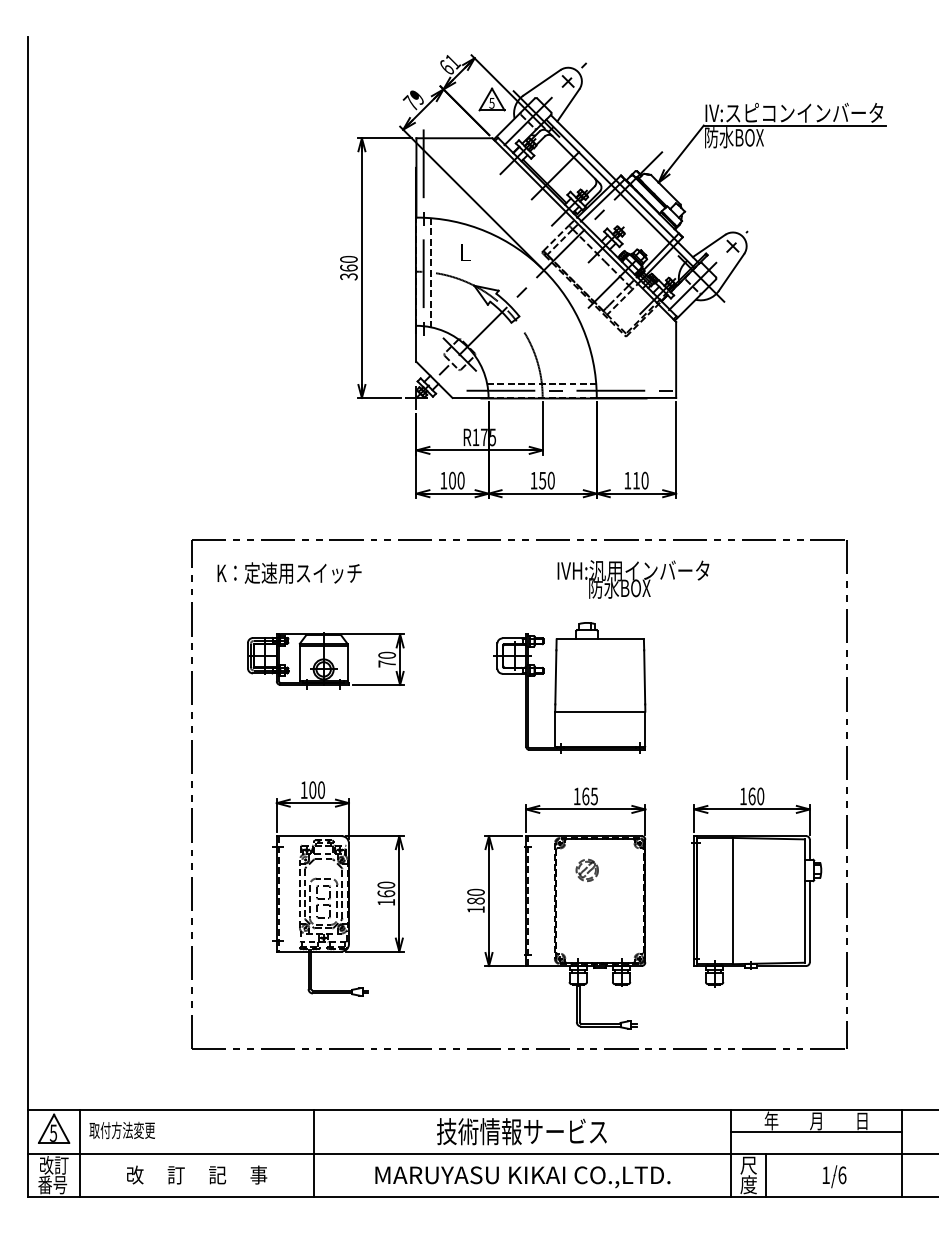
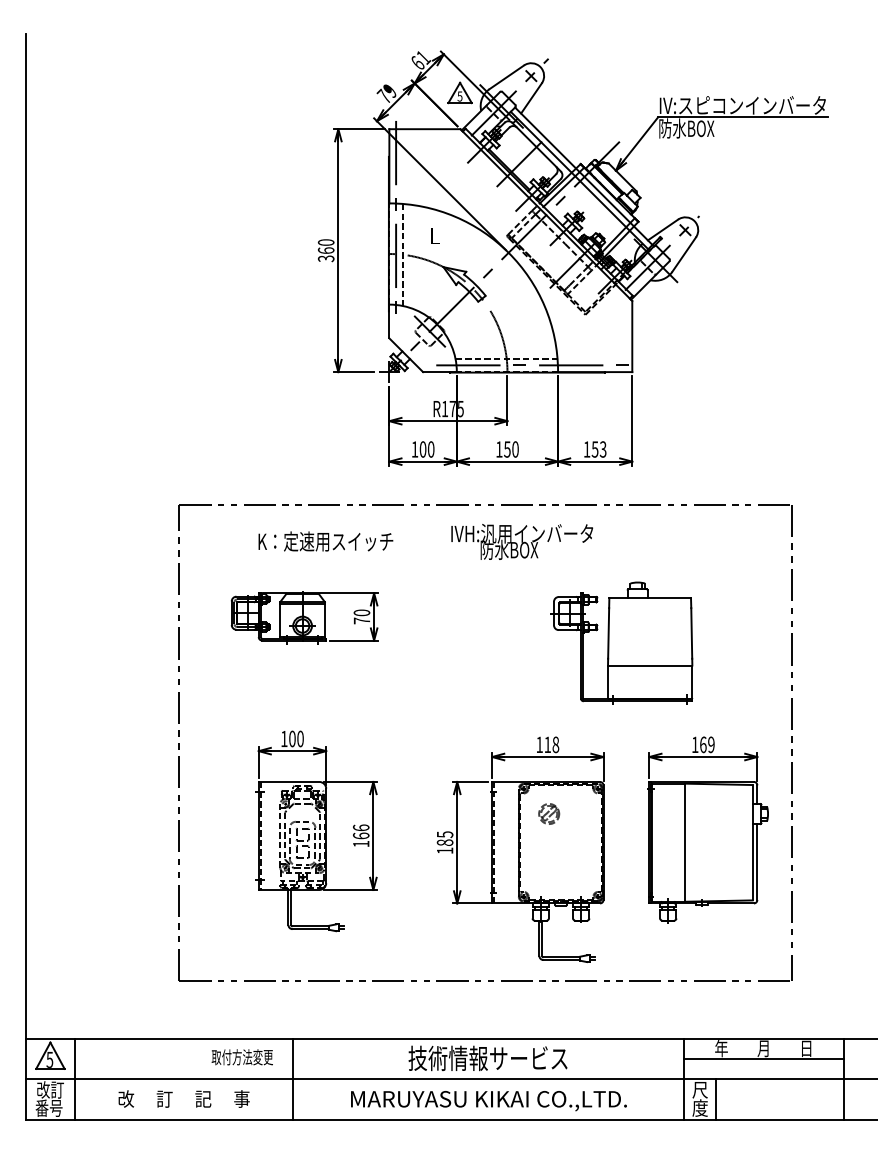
text: (640, 480) -> (598, 449), 110 -> 153
text: (289, 572) -> (325, 540), moved
text: (633, 579) -> (522, 541), moved
part: (569, 687) -> (621, 642), moved
text: (589, 796) -> (551, 744), 165 -> 118
text: (760, 796) -> (711, 744), 160 -> 169
text: (385, 884) -> (360, 827), 160 -> 166
text: (475, 892) -> (444, 834), 180 -> 185
text: (121, 1130) -> (241, 1057), moved
part: (834, 1176) -> (780, 1100), removed

